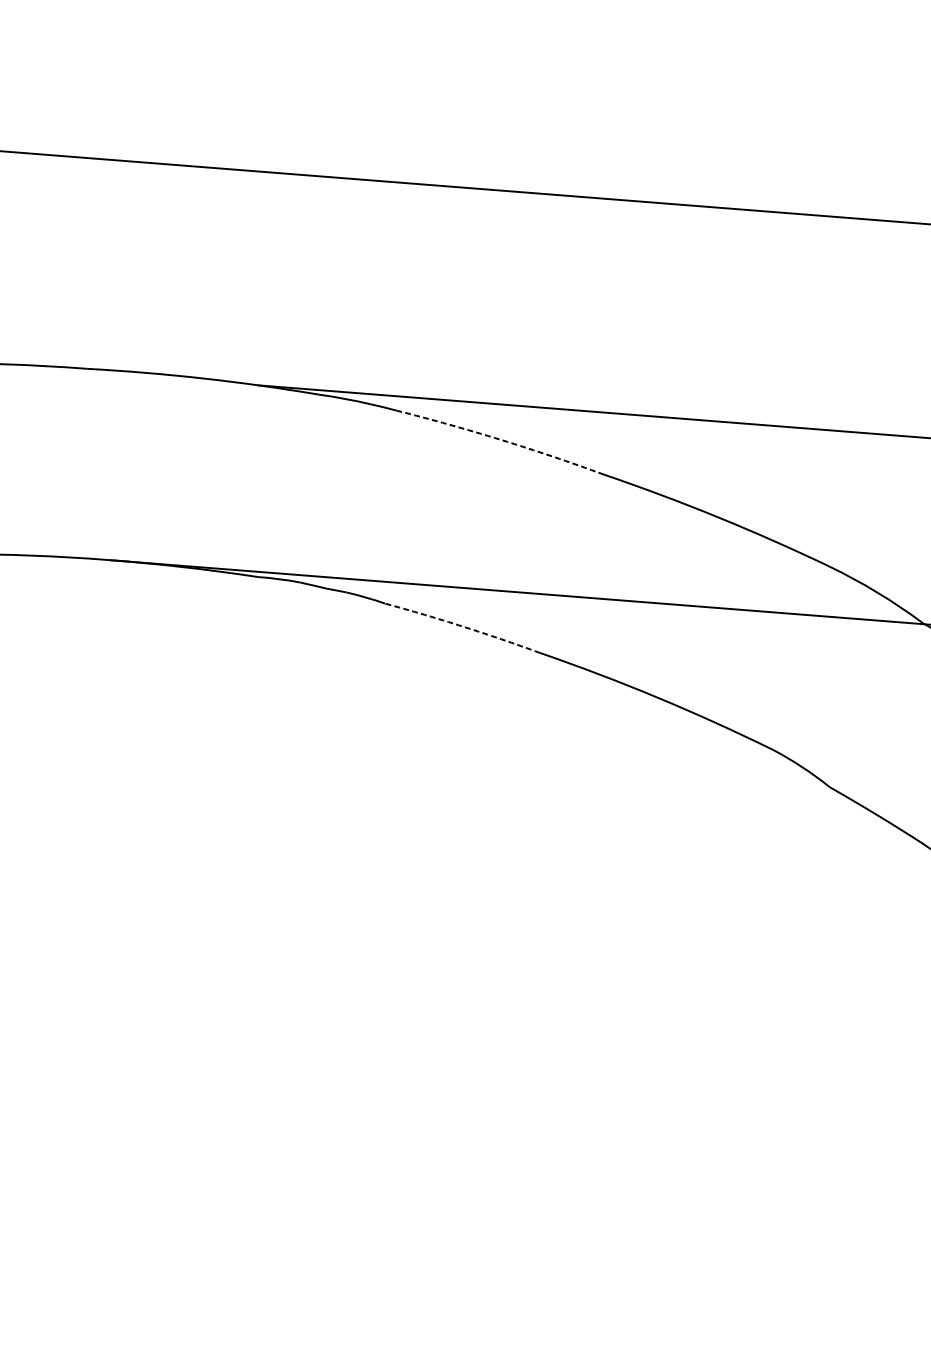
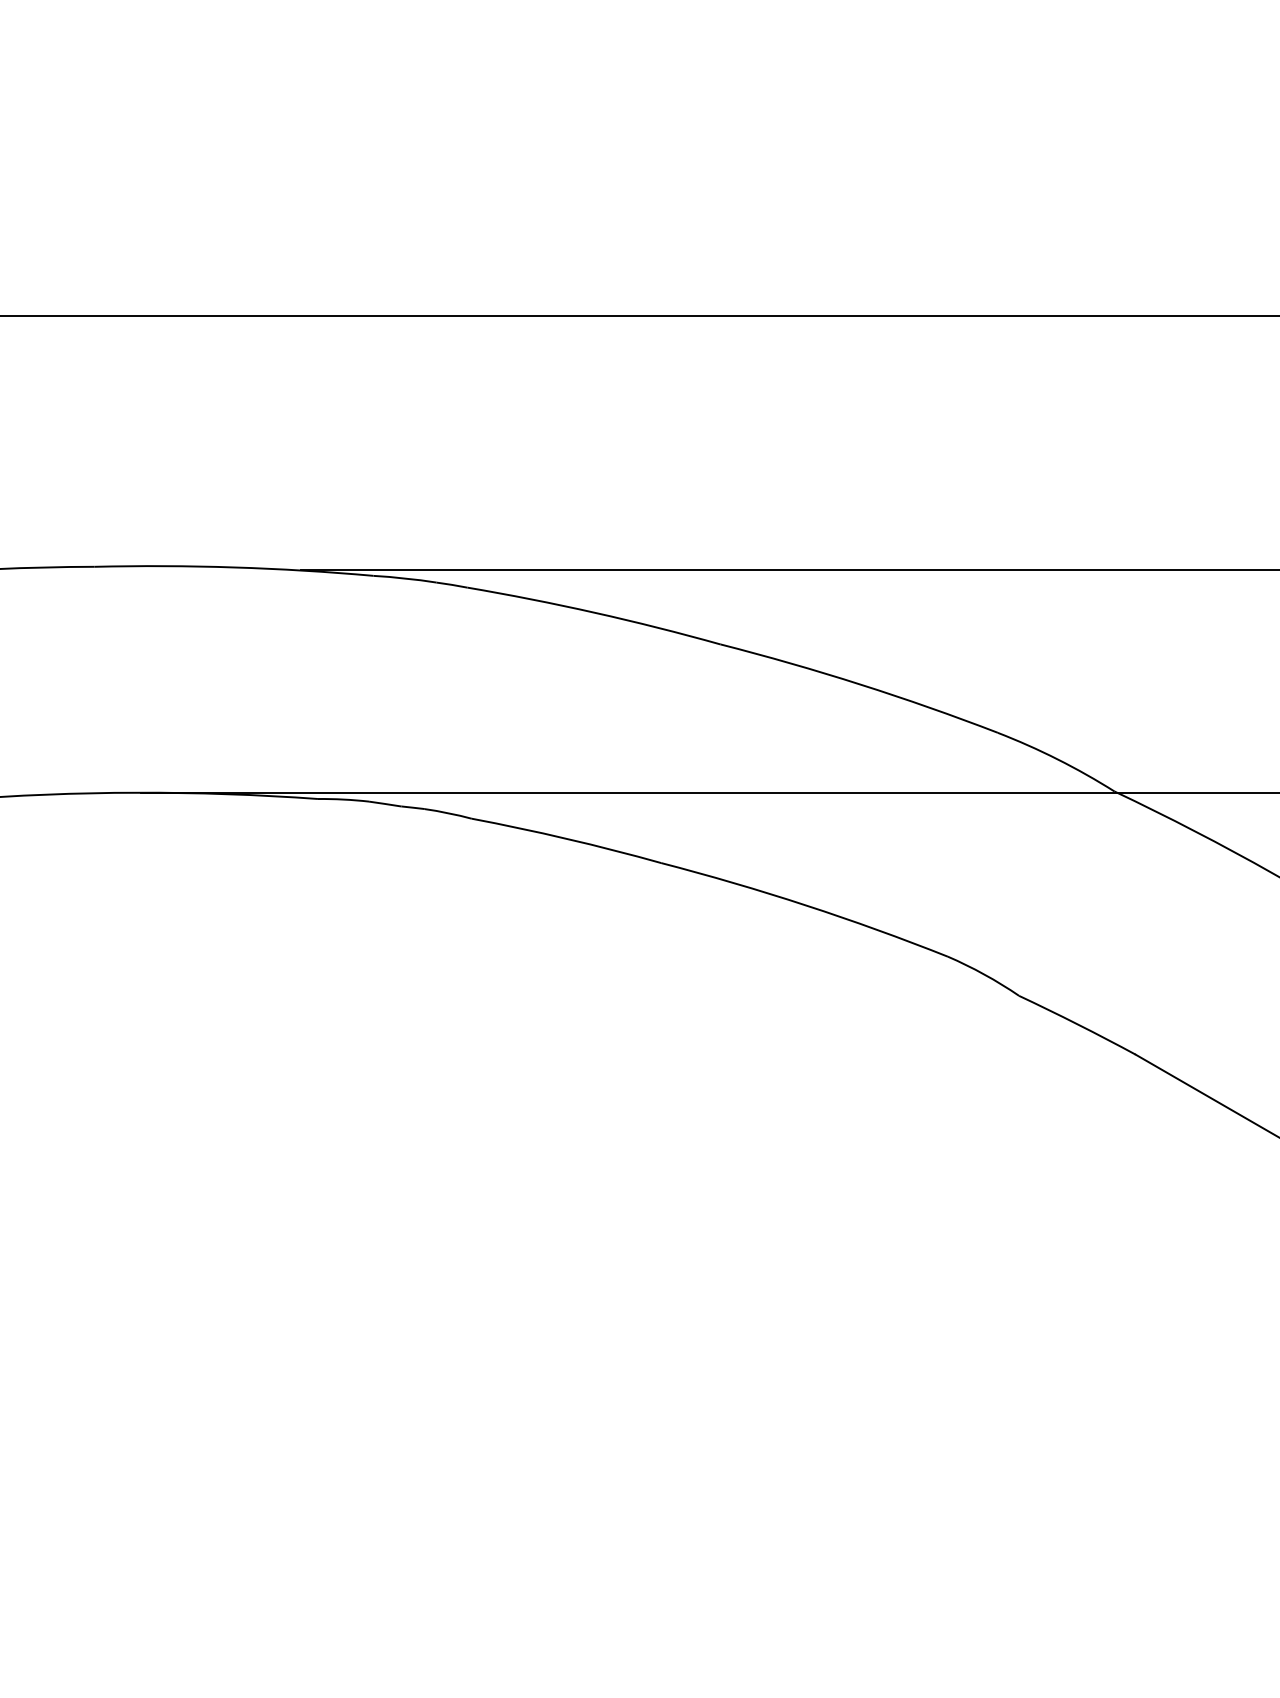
arc: (500, 439) -> (594, 612), dashed -> solid
arc: (462, 626) -> (566, 838), dashed -> solid

